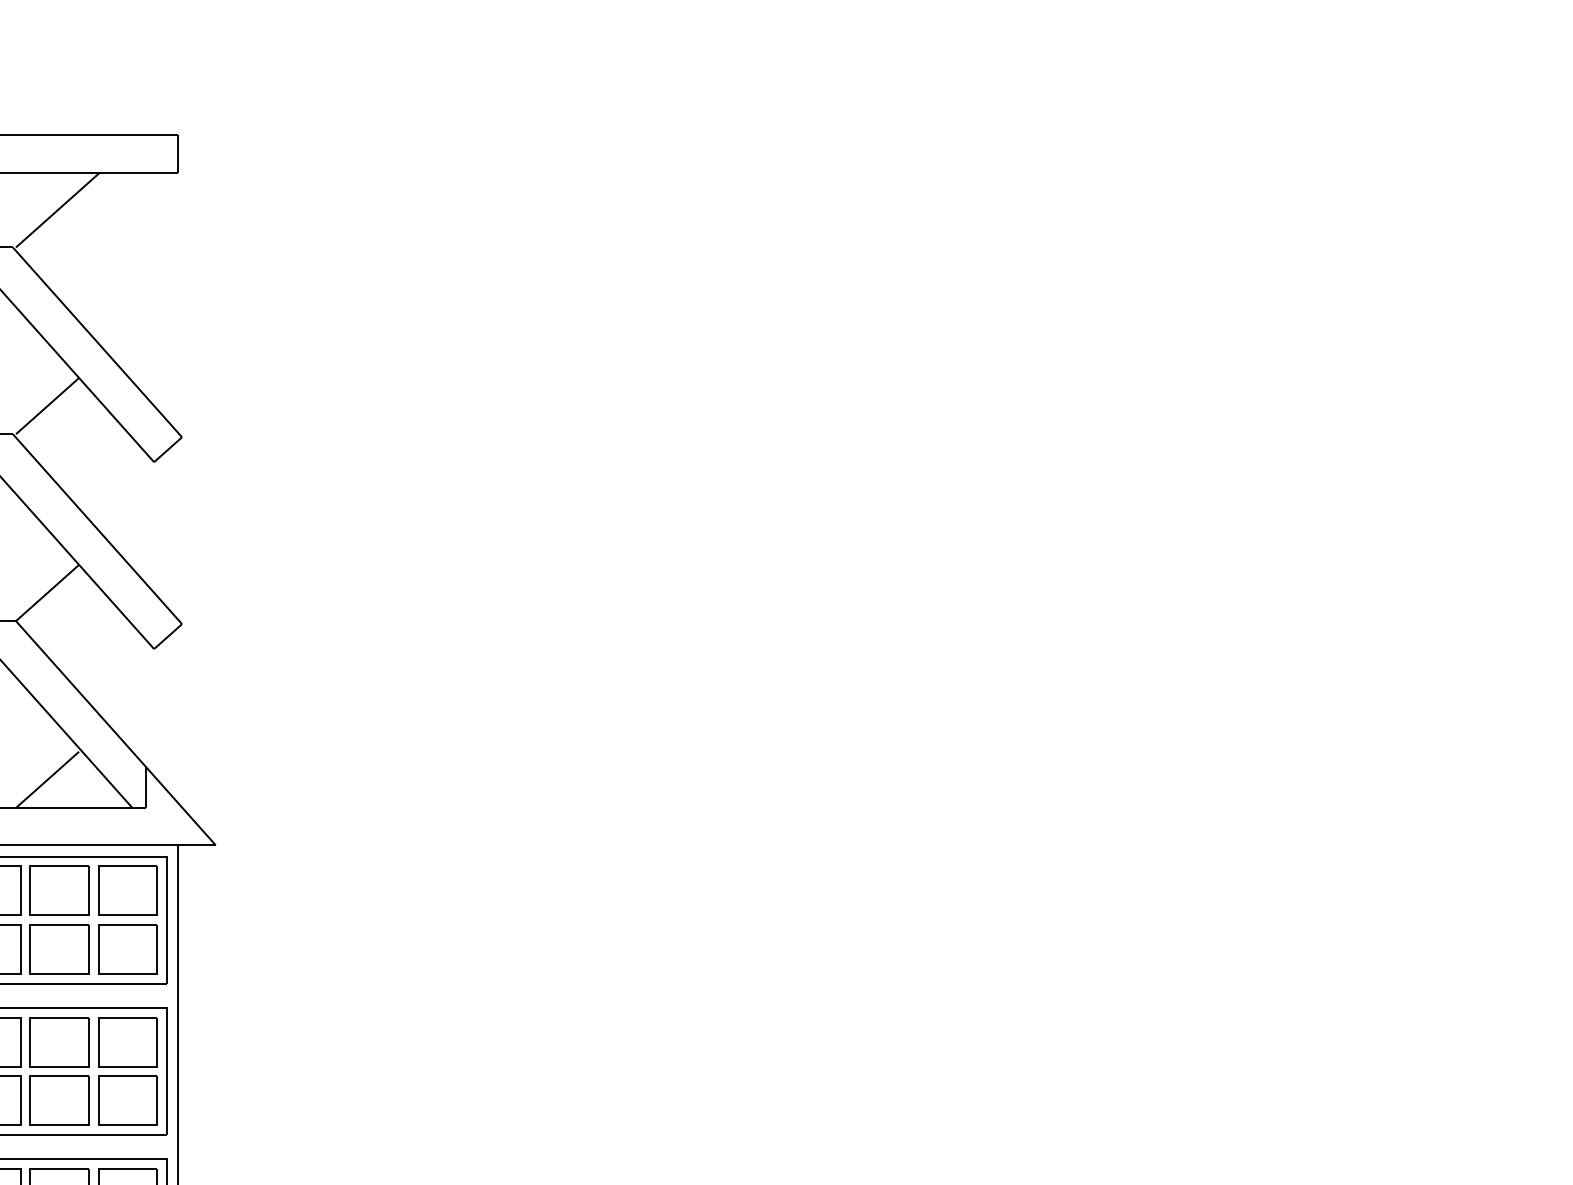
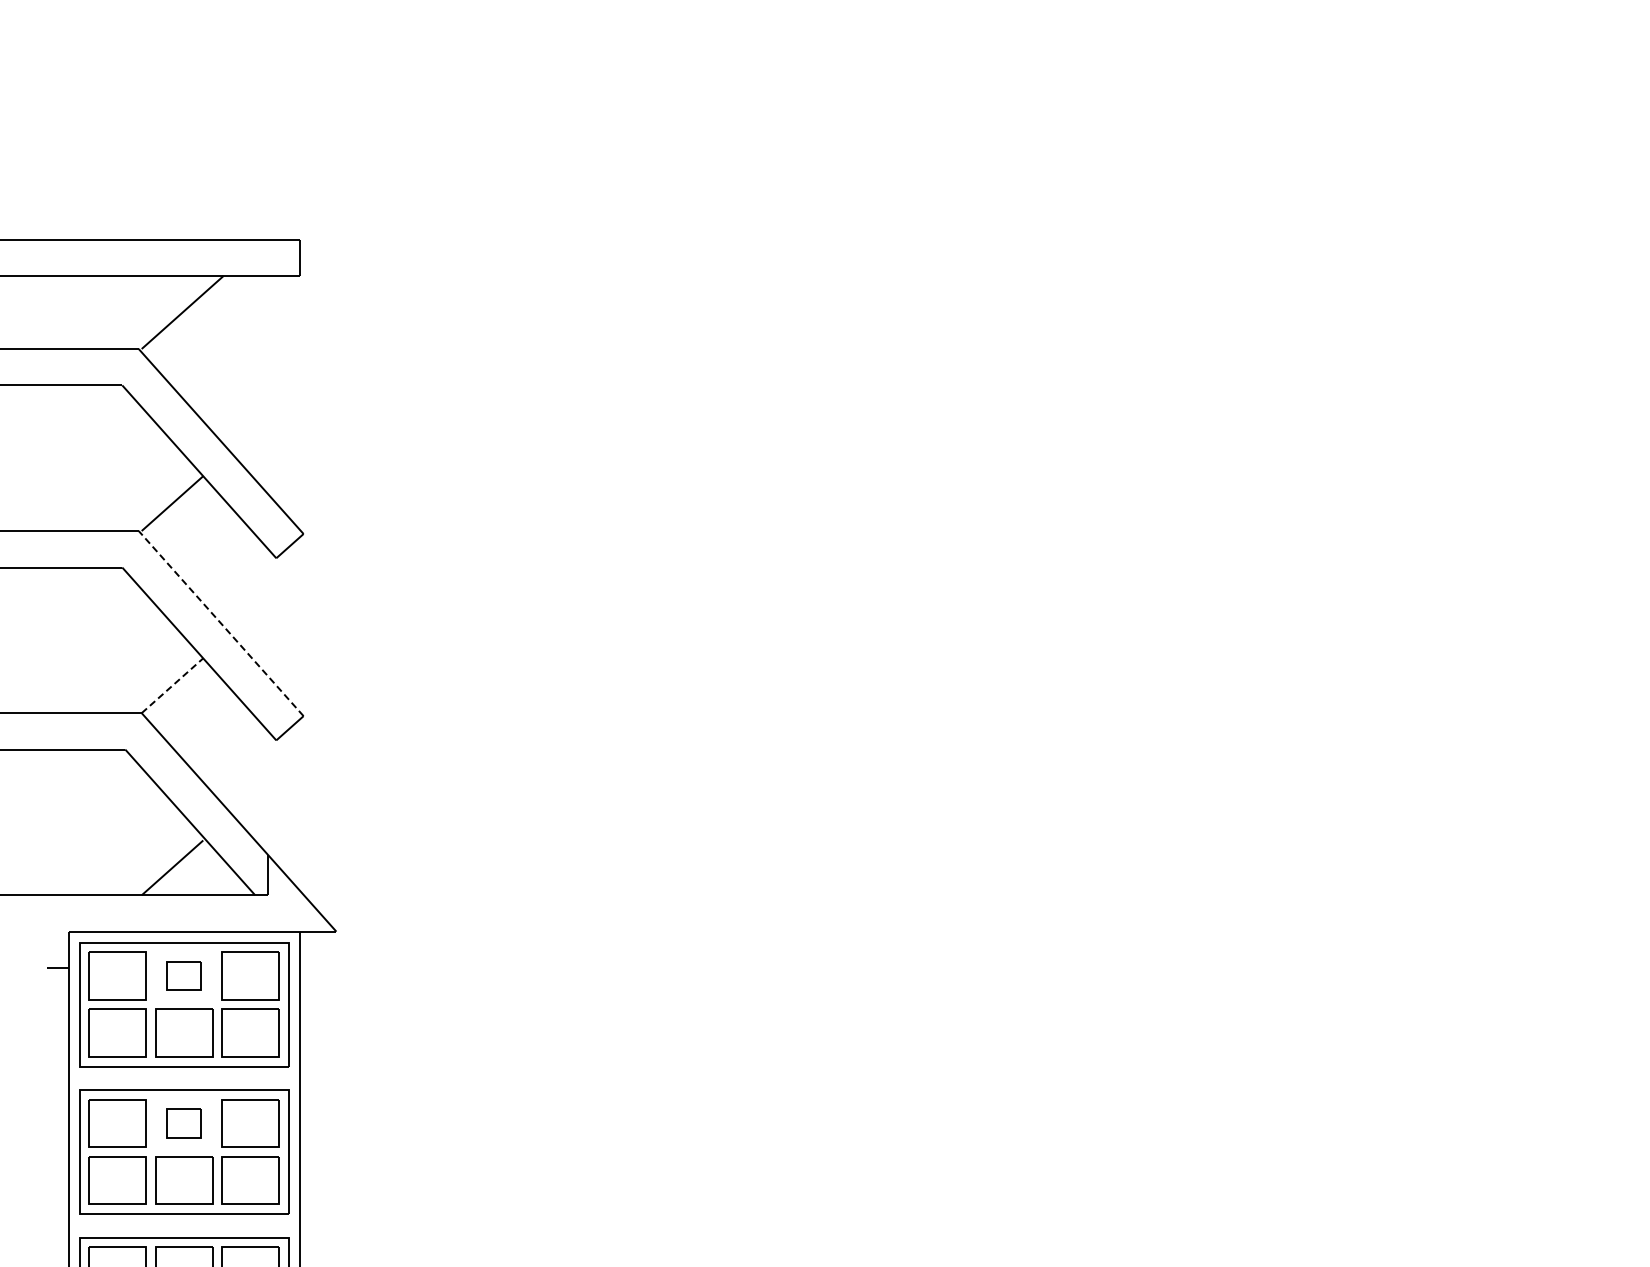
line: (97, 529) -> (221, 623), solid -> dashed
line: (47, 592) -> (172, 685), solid -> dashed
part: (59, 890) -> (184, 975), size x0.6
part: (59, 1042) -> (184, 1123), size x0.6

